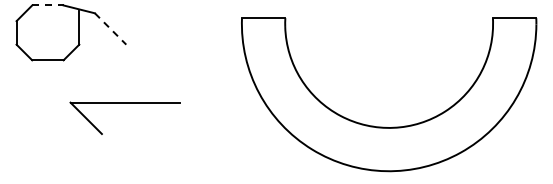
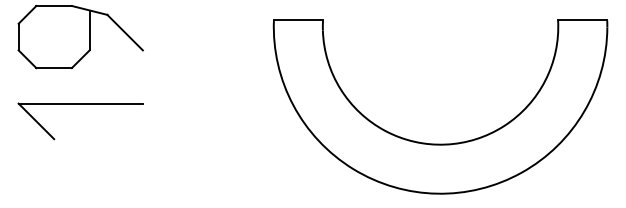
line: (47, 5) -> (53, 6), dashed -> solid
line: (110, 29) -> (125, 33), dashed -> solid
part: (124, 103) -> (79, 104), moved

